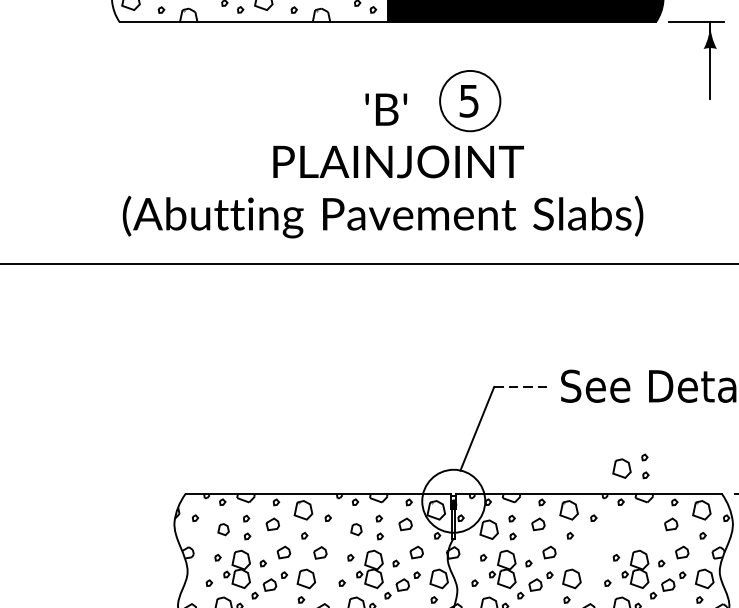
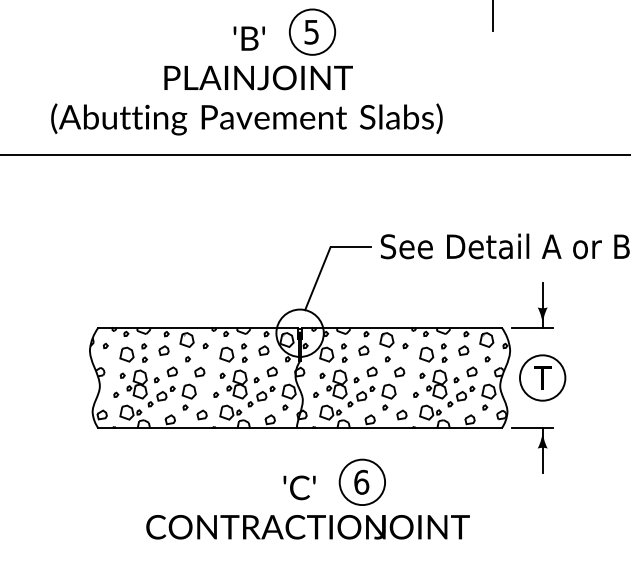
line: (522, 387) -> (351, 247), dashed -> solid
part: (631, 465) -> (433, 352), moved
part: (222, 529) -> (126, 354), size x1.67
part: (355, 529) -> (226, 354), size x1.67
part: (585, 552) -> (399, 371), added

